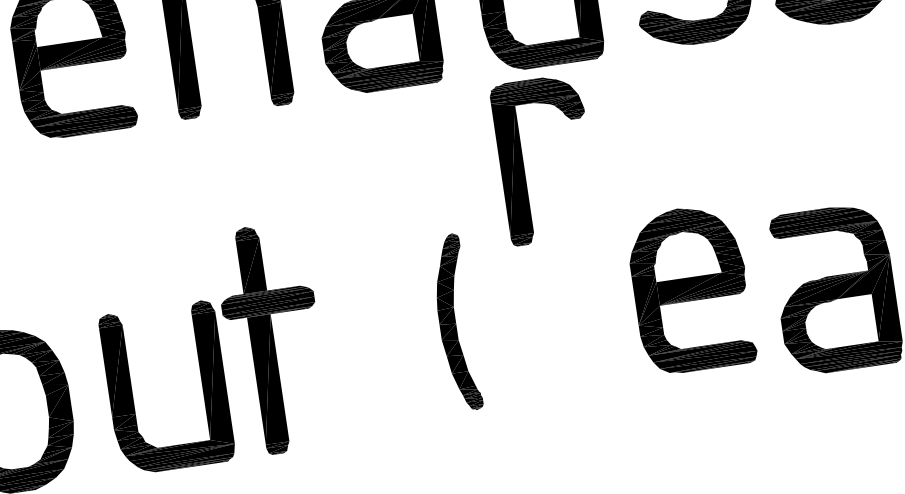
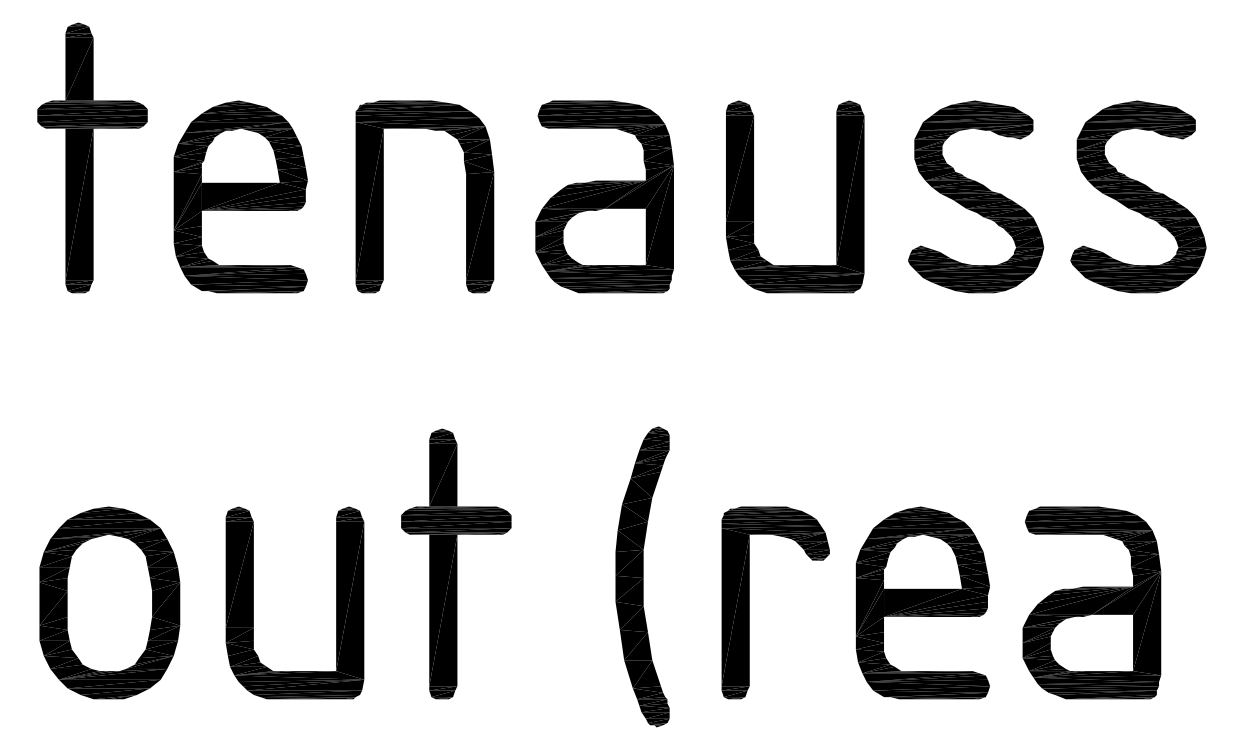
part: (523, 162) -> (749, 602), moved
part: (690, 288) -> (922, 602), moved
part: (455, 322) -> (642, 576), size x1.43
part: (273, 338) -> (456, 563), moved

